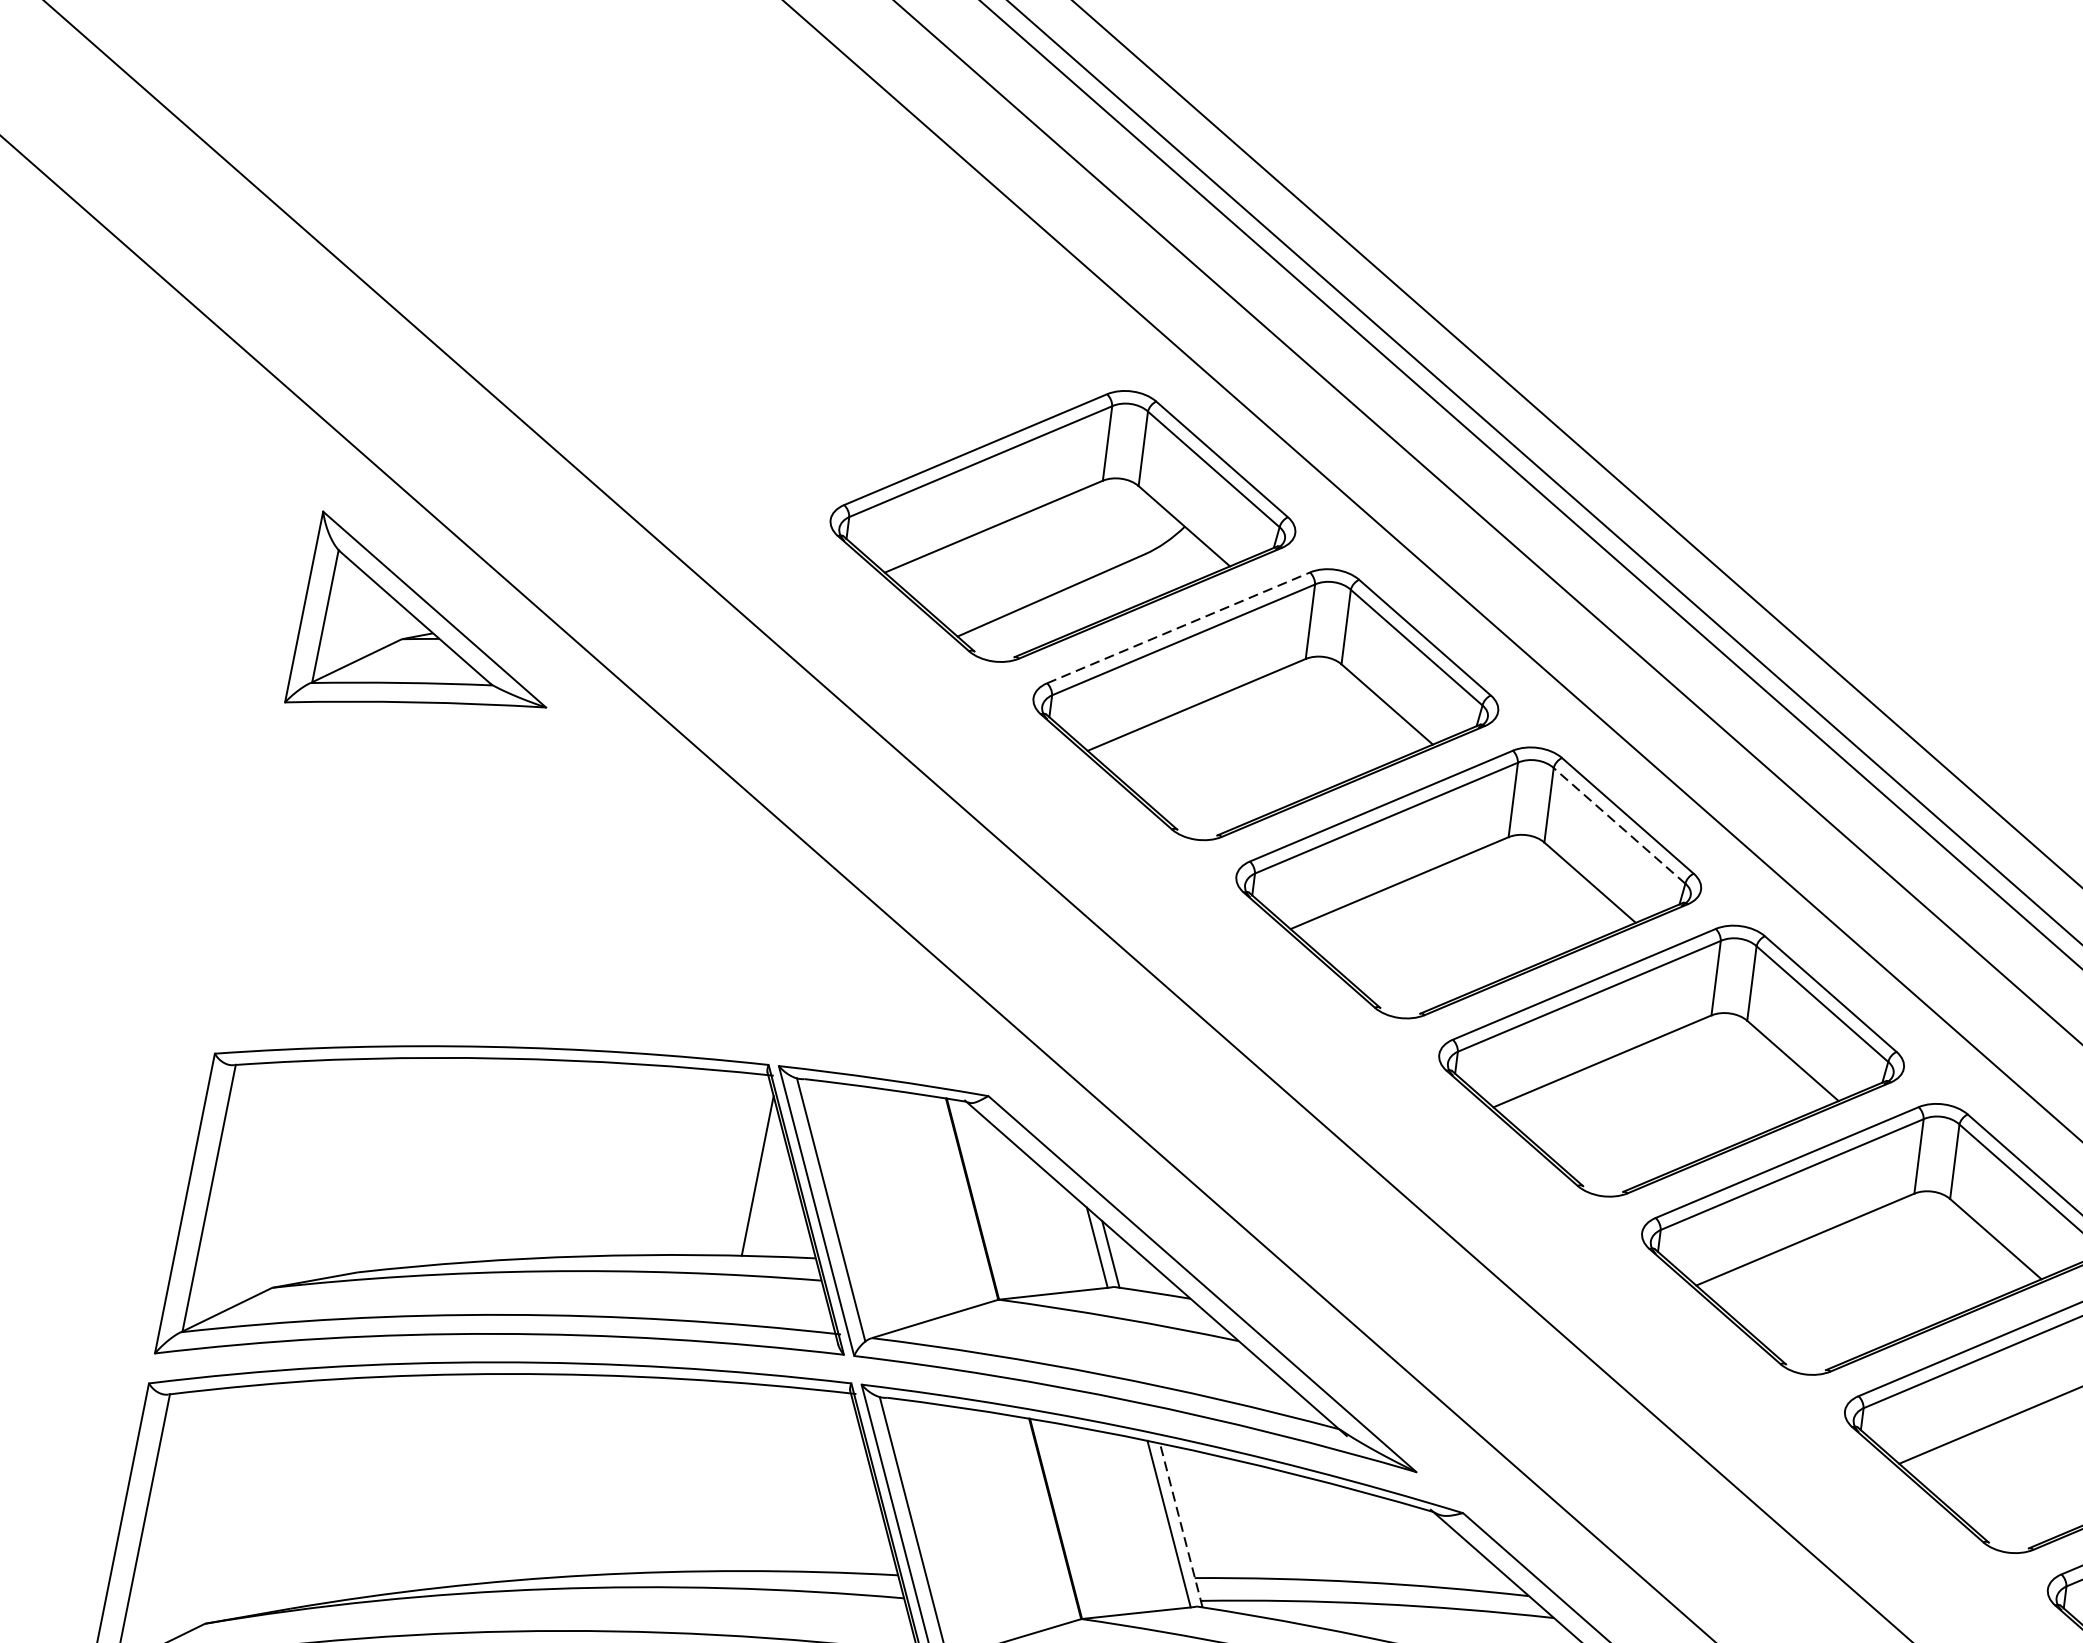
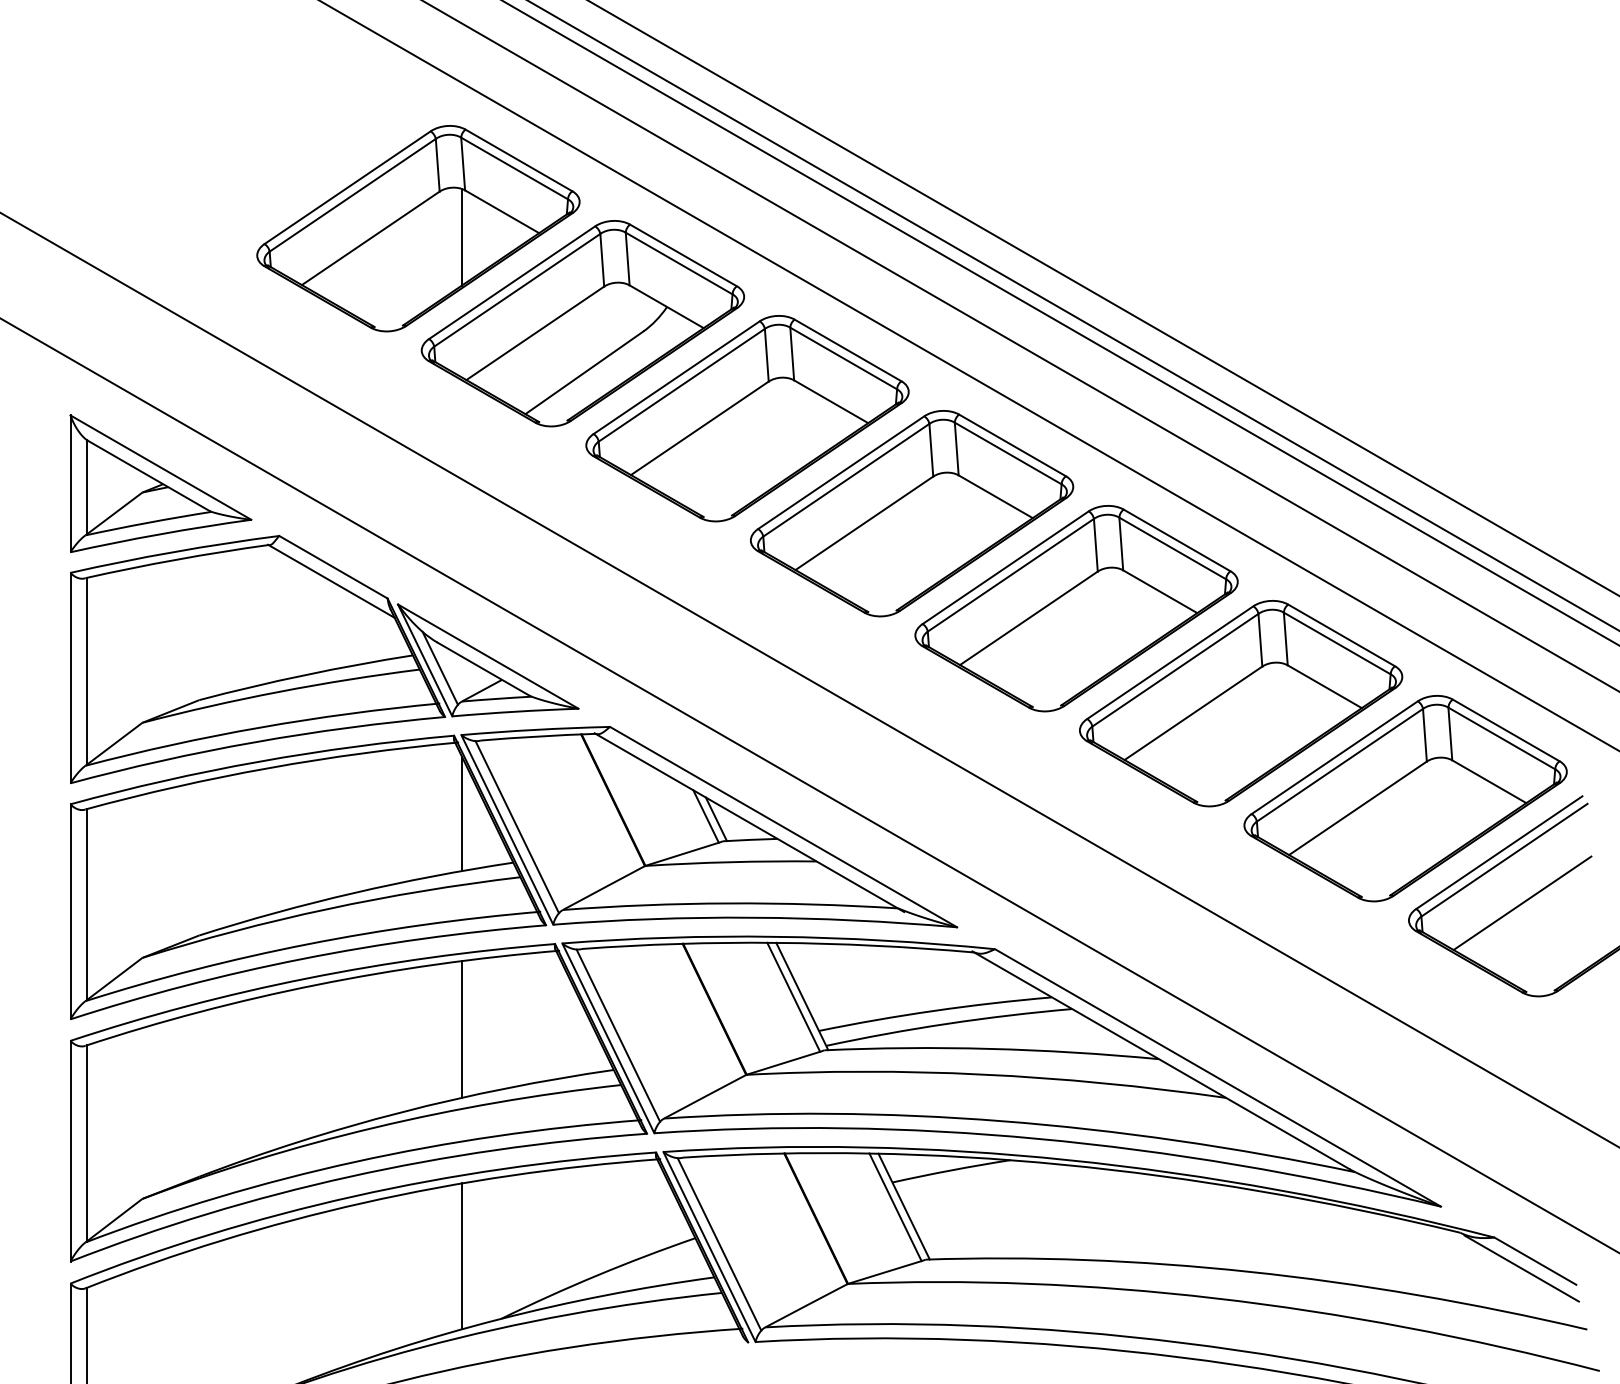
part: (860, 348) -> (418, 228), added
line: (1179, 627) -> (677, 377), dashed -> solid
line: (1619, 825) -> (1008, 453), dashed -> solid
part: (609, 922) -> (324, 659), added
line: (697, 1476) -> (461, 1029), added
line: (1181, 1525) -> (802, 996), dashed -> solid

